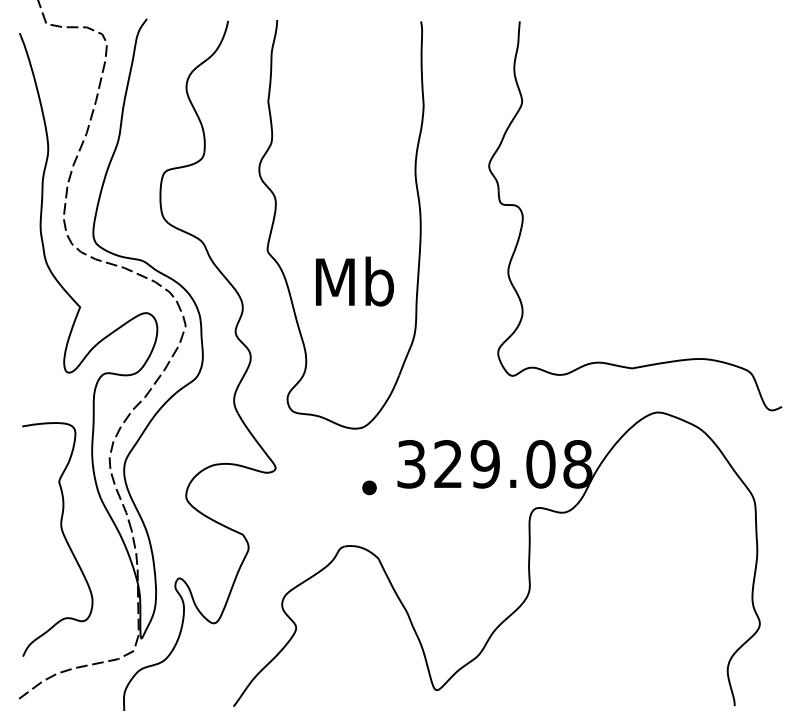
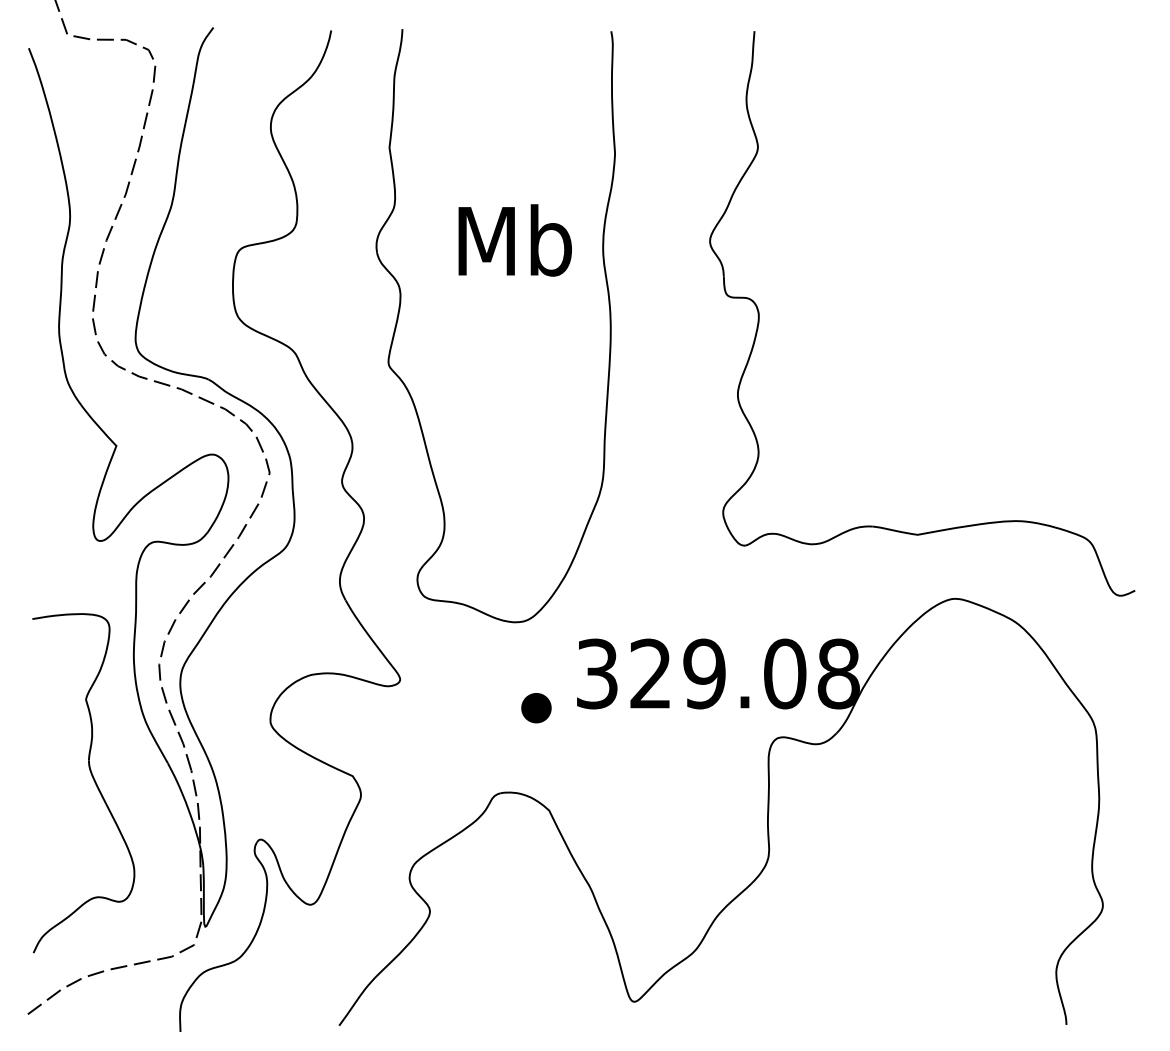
text: (354, 281) -> (514, 240), moved
part: (369, 487) -> (536, 707), size x1.43

